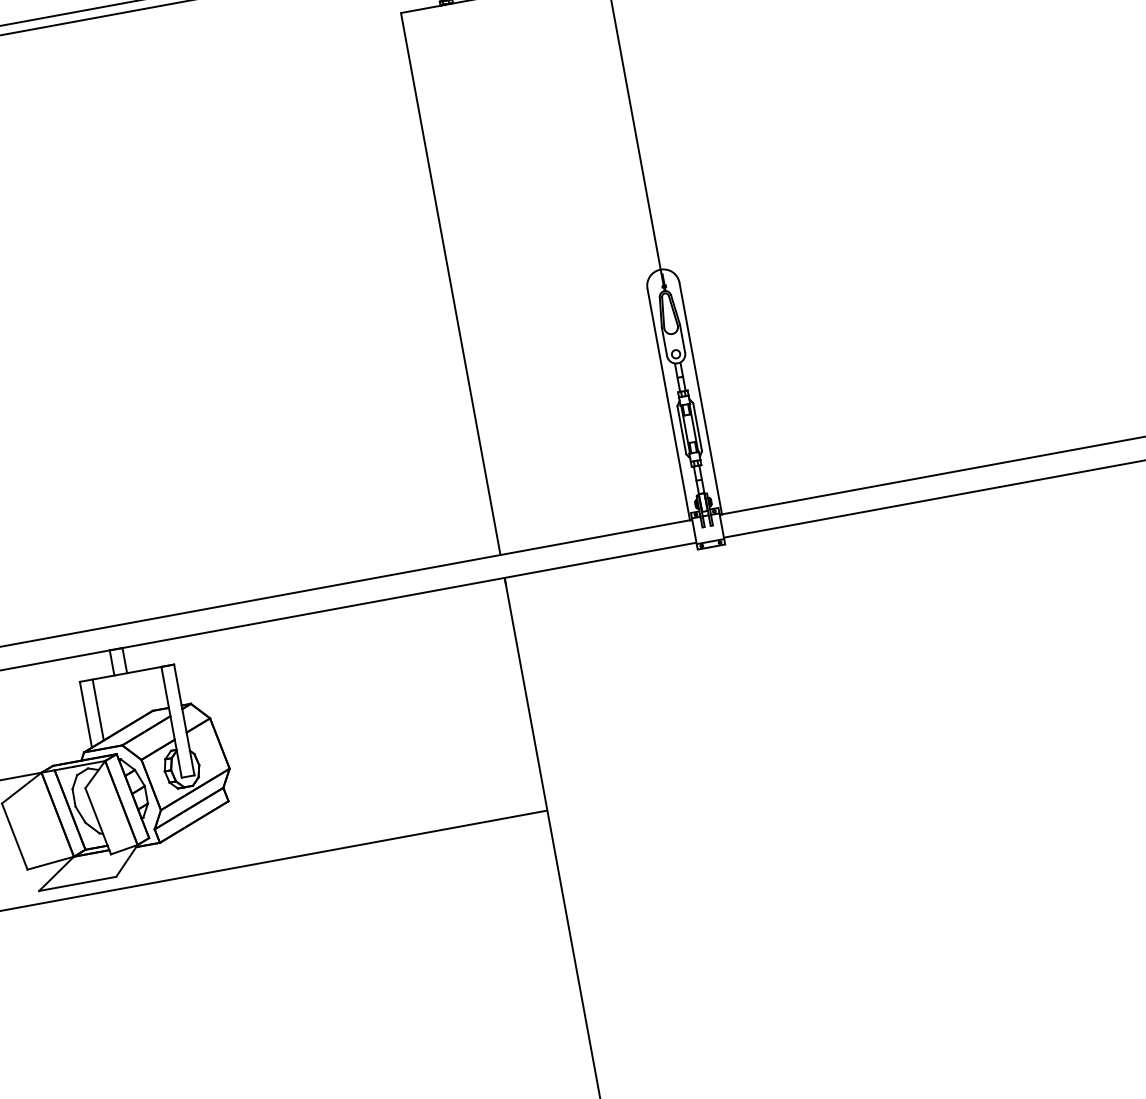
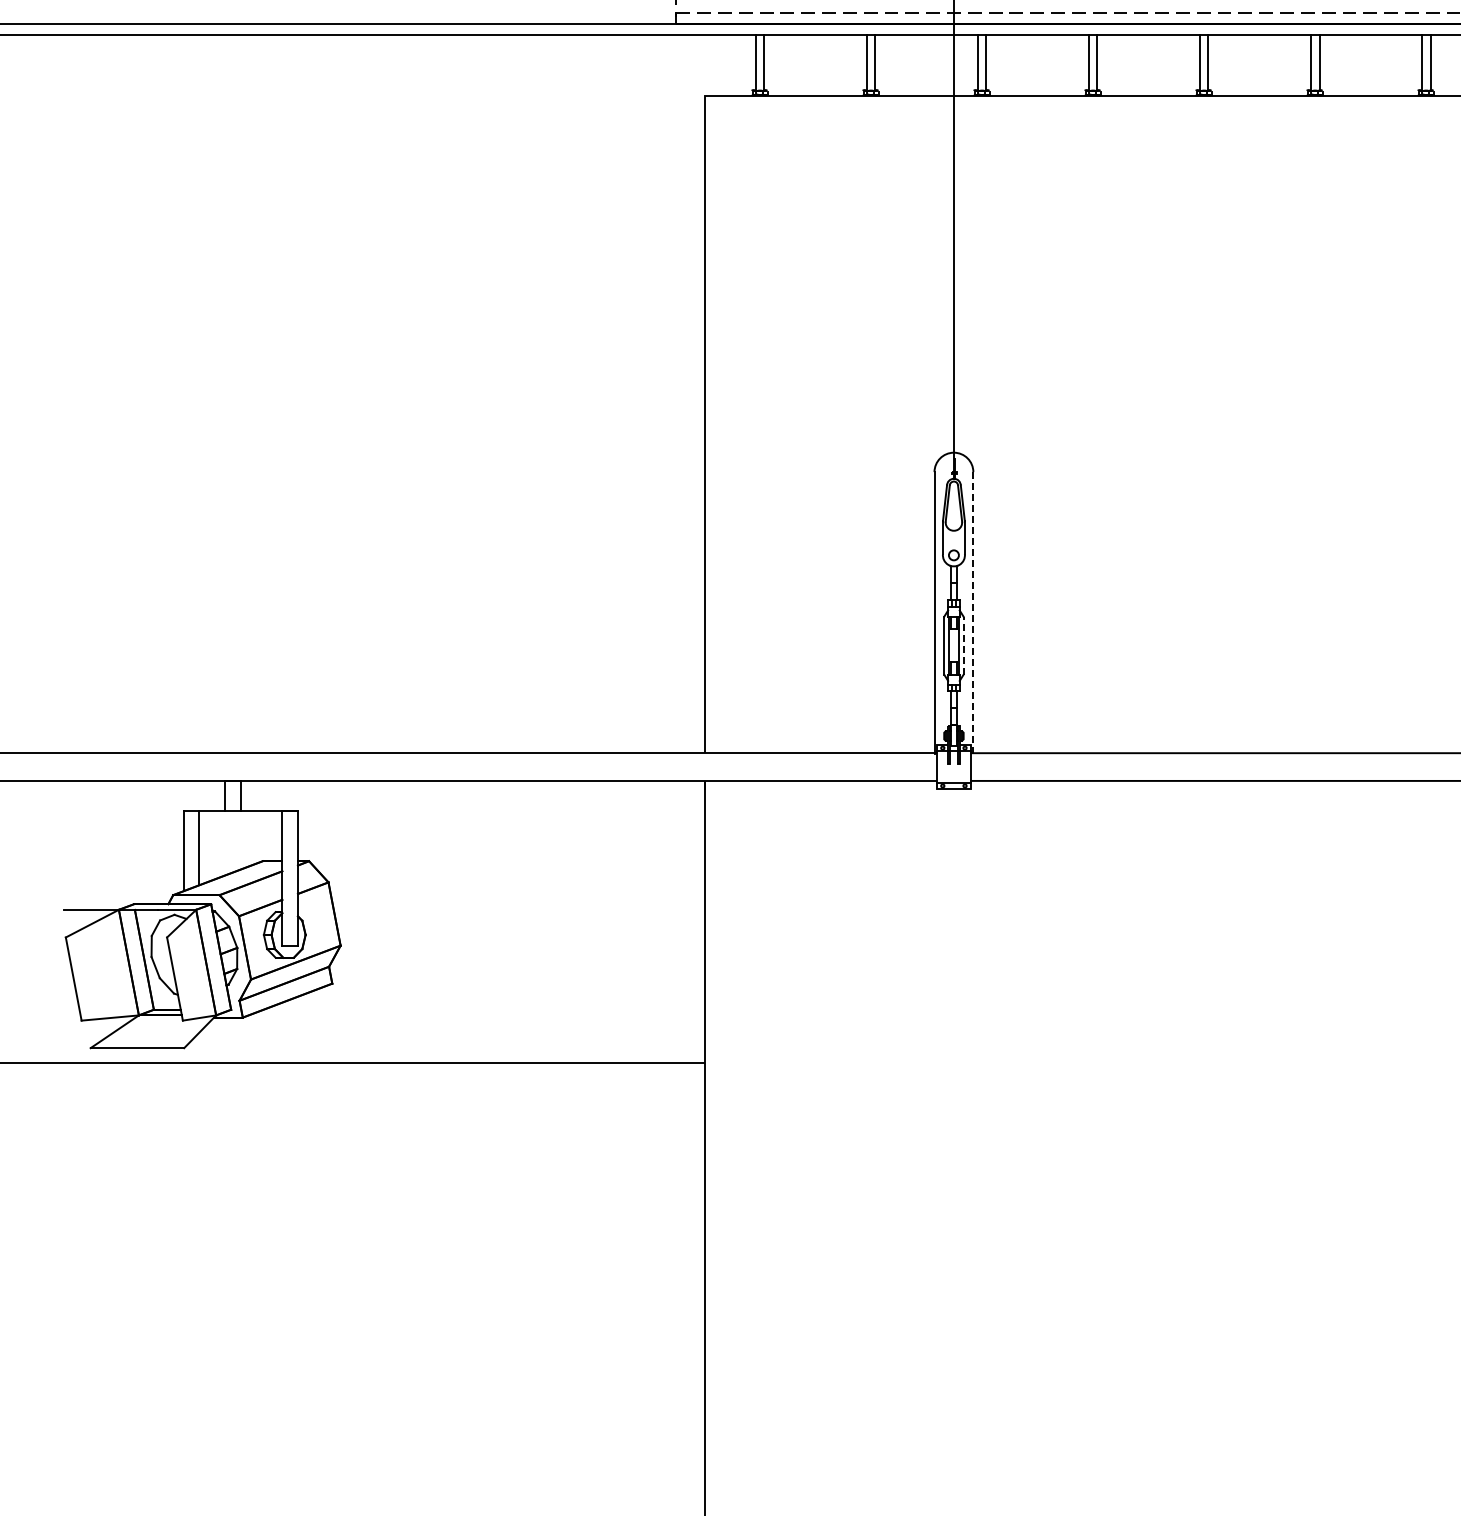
line: (700, 398) -> (973, 612), solid -> dashed
line: (697, 427) -> (963, 645), solid -> dashed

